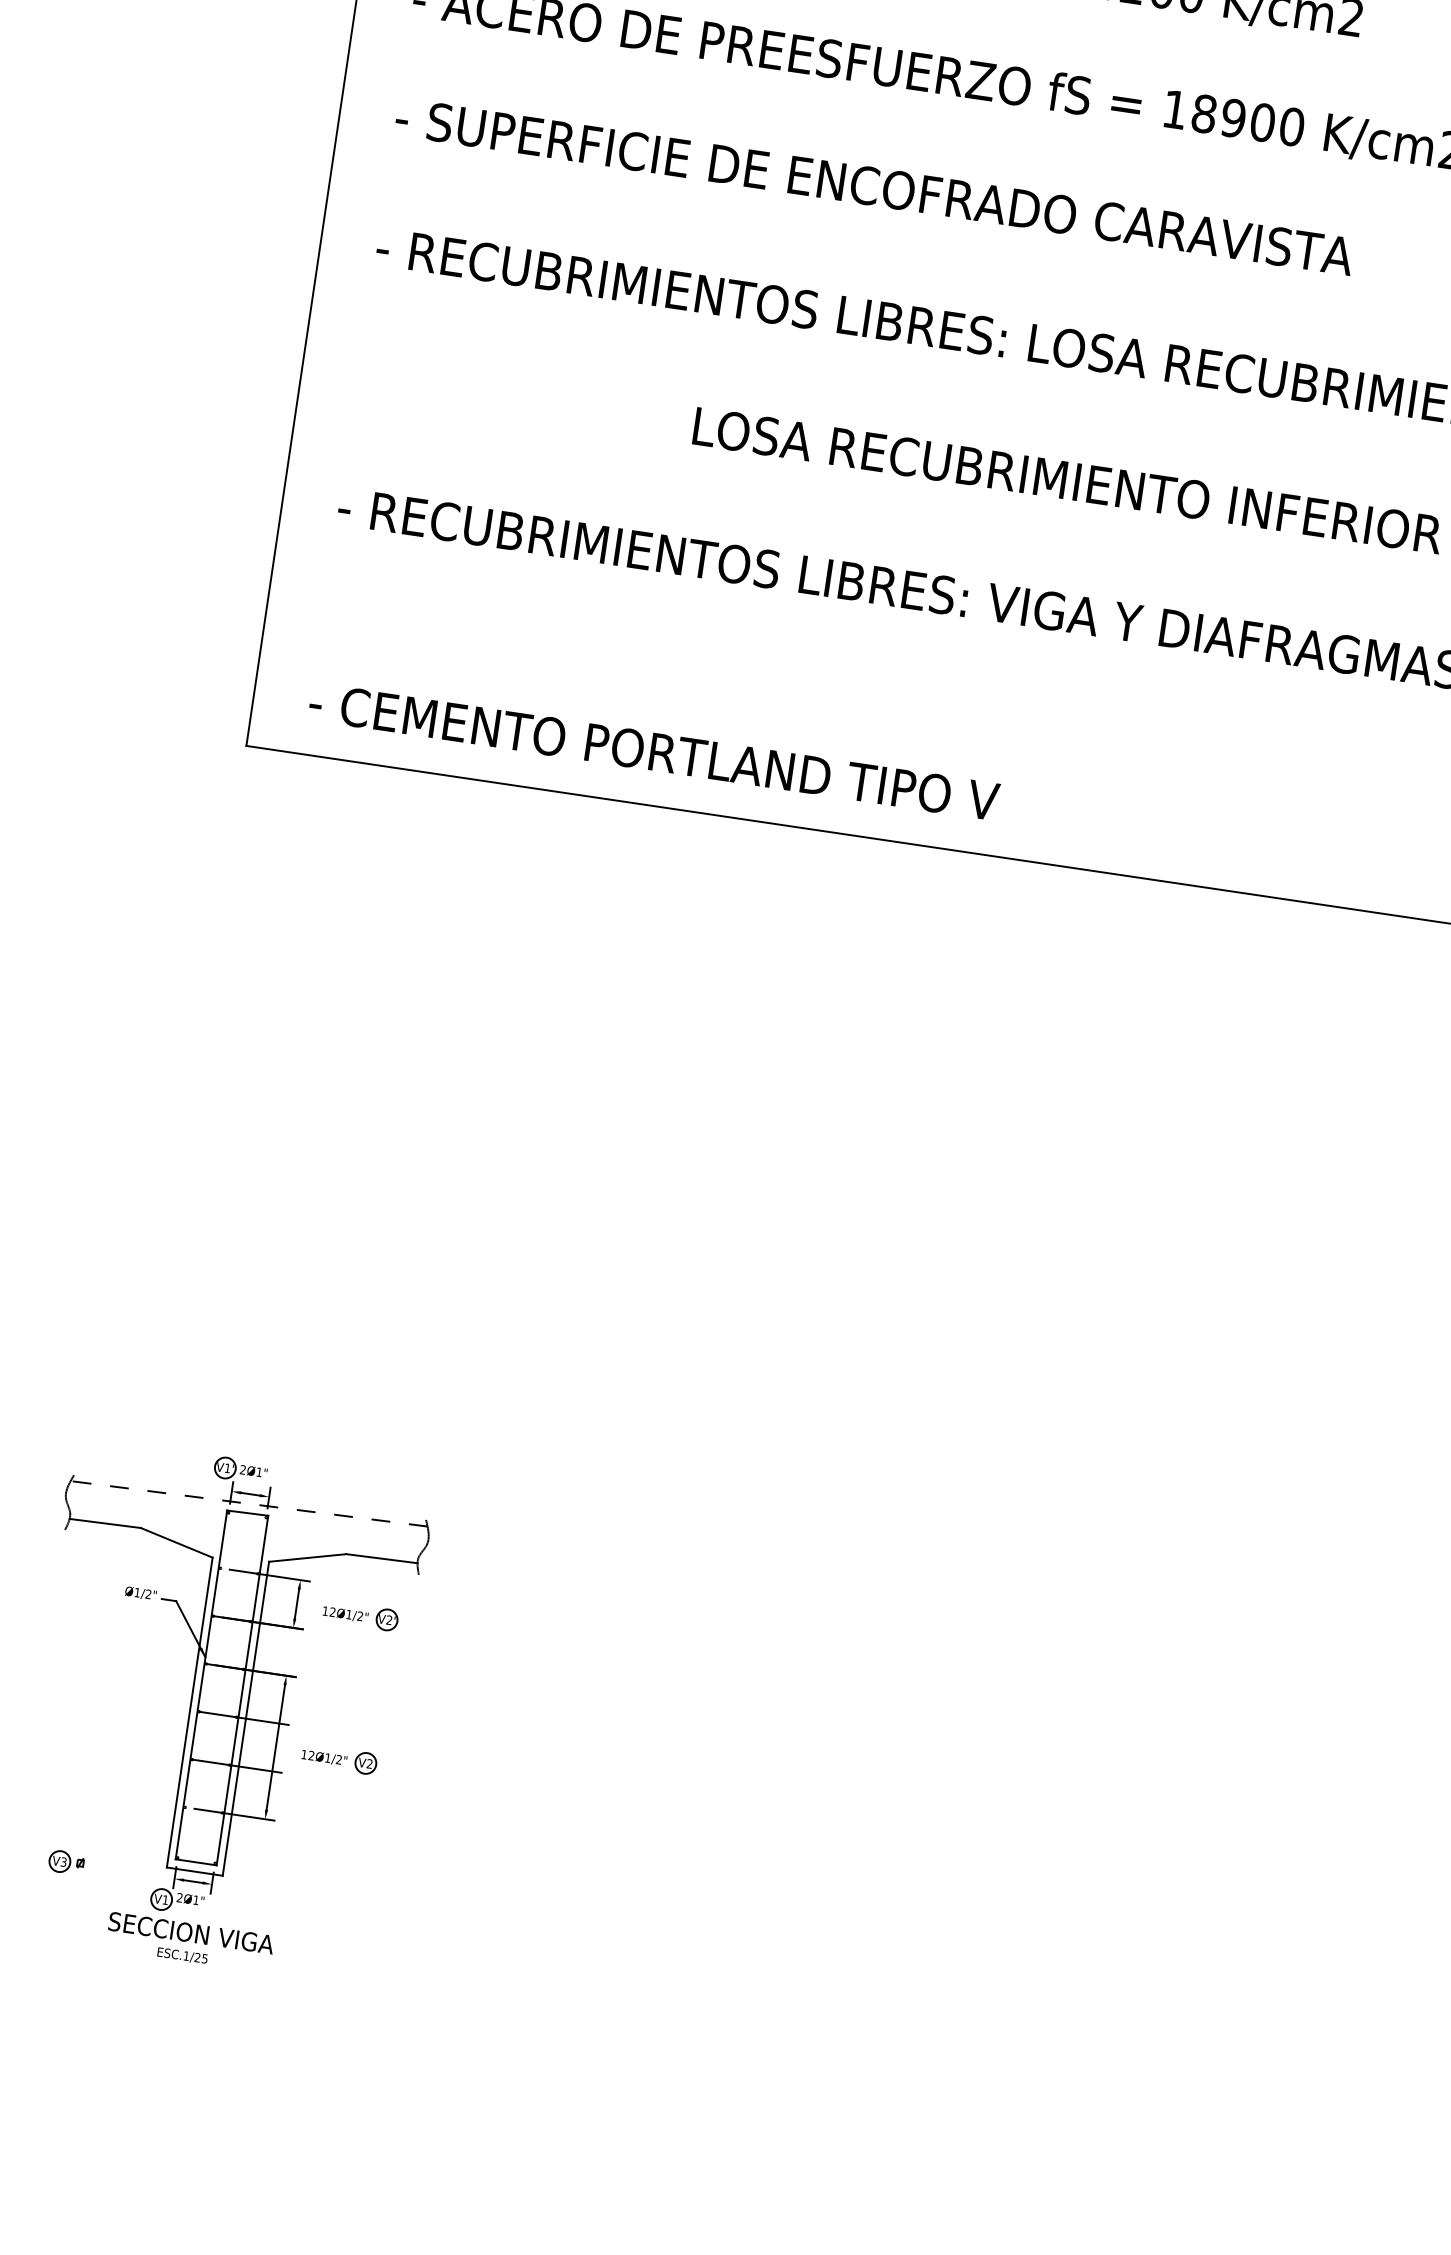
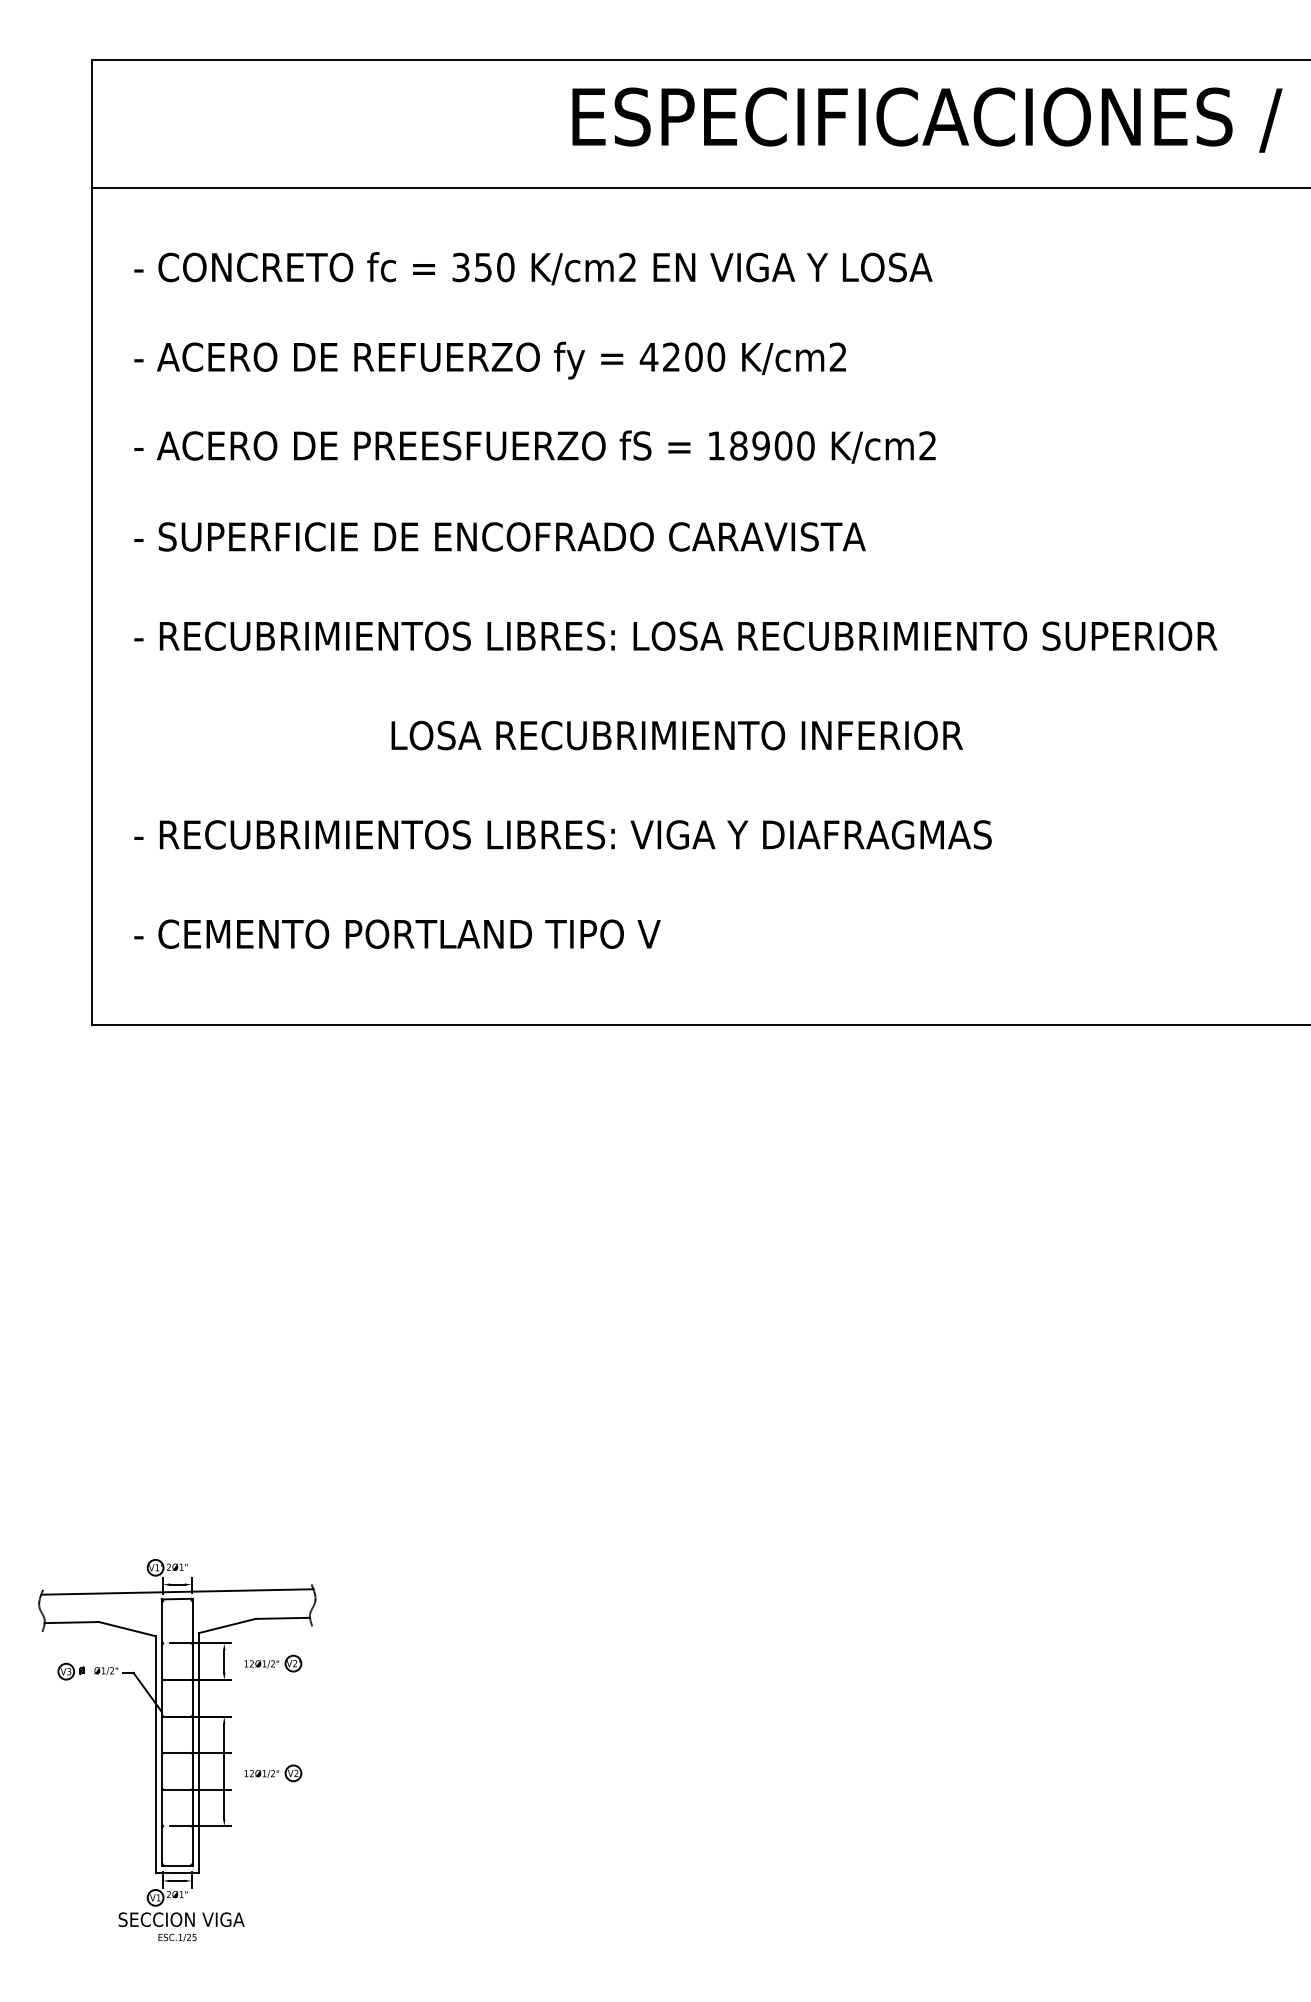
text: (654, 750) -> (397, 933), moved
line: (248, 1503) -> (176, 1591), dashed -> solid
part: (65, 1862) -> (70, 1671), moved

